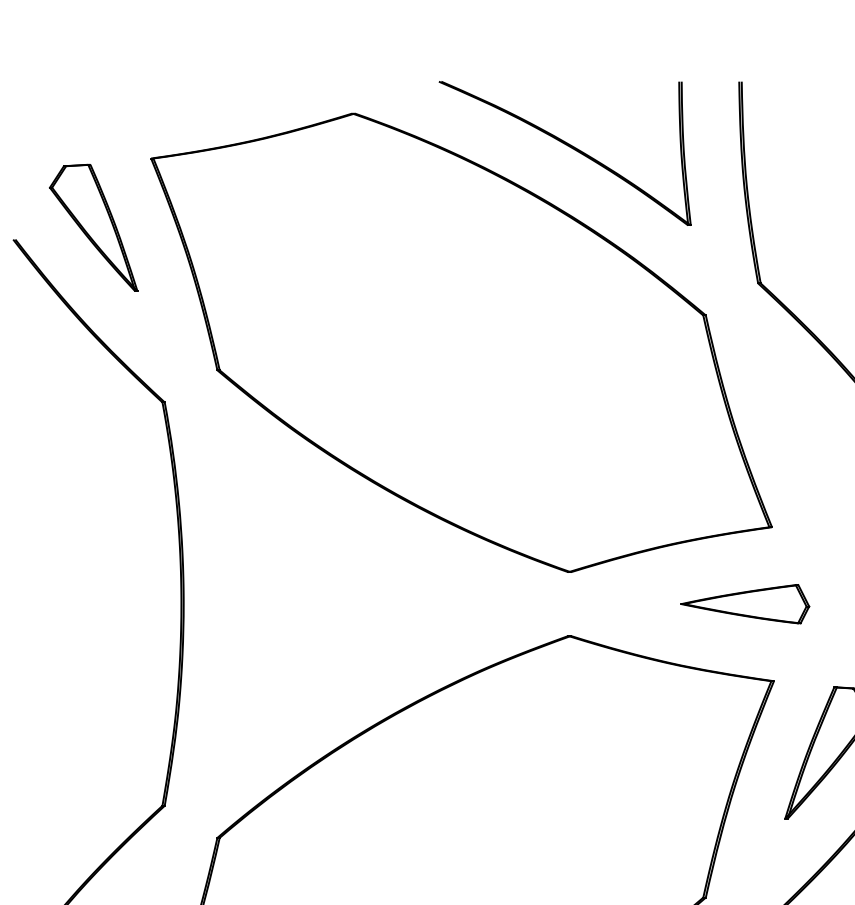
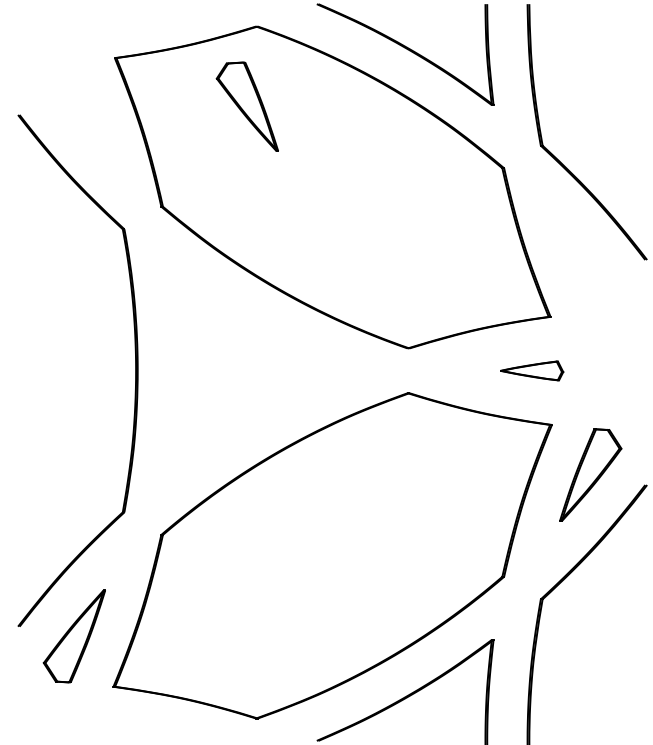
part: (92, 227) -> (246, 106), moved
part: (744, 603) -> (531, 370), size x0.7

